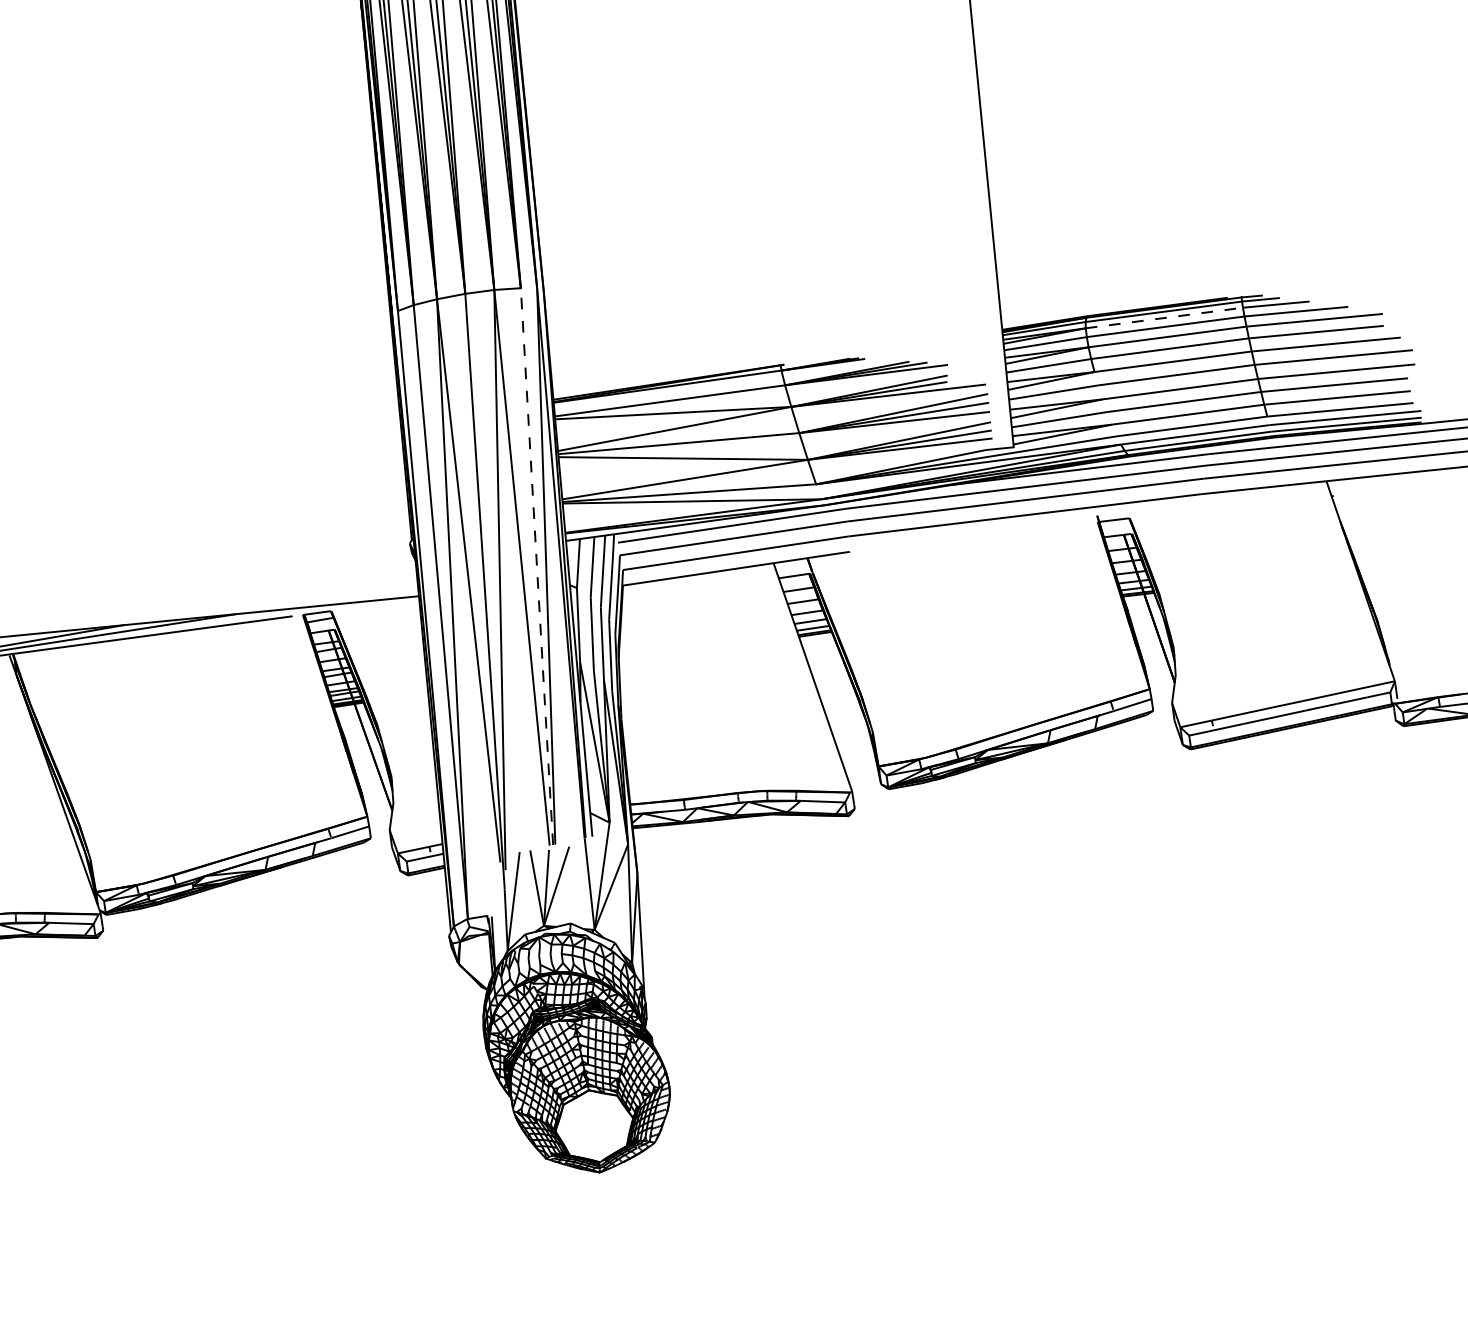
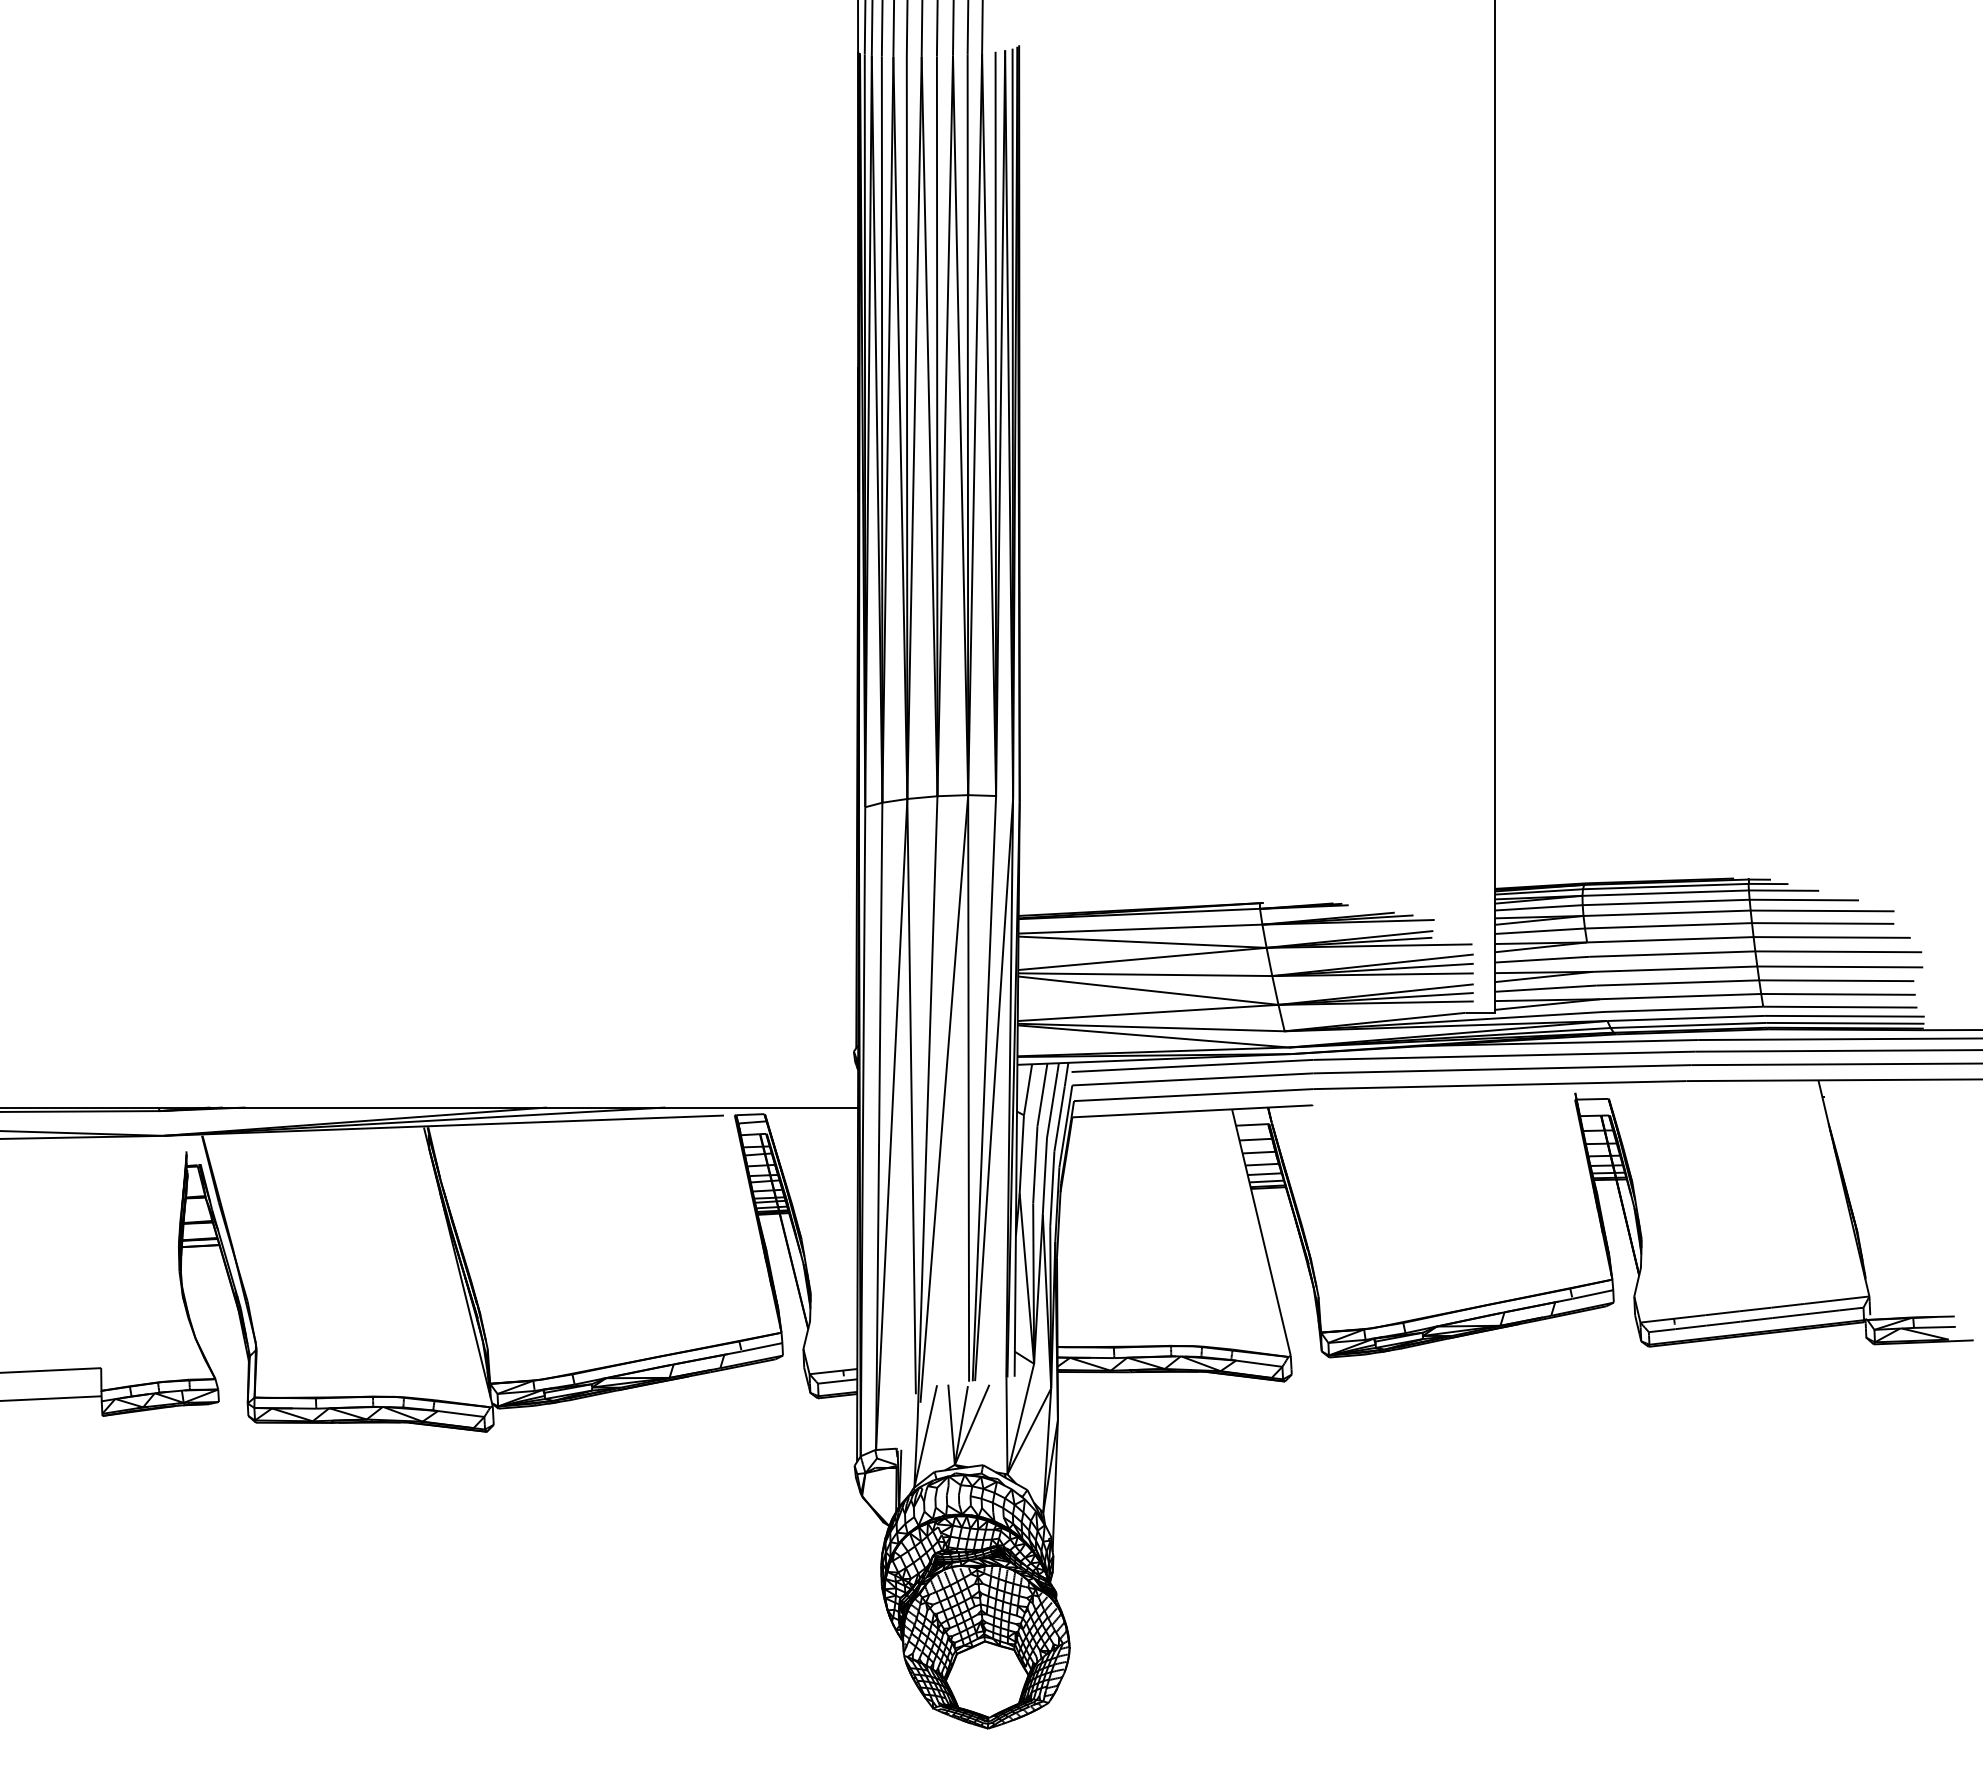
line: (1165, 318) -> (1666, 893), dashed -> solid
line: (537, 566) -> (984, 1088), dashed -> solid

